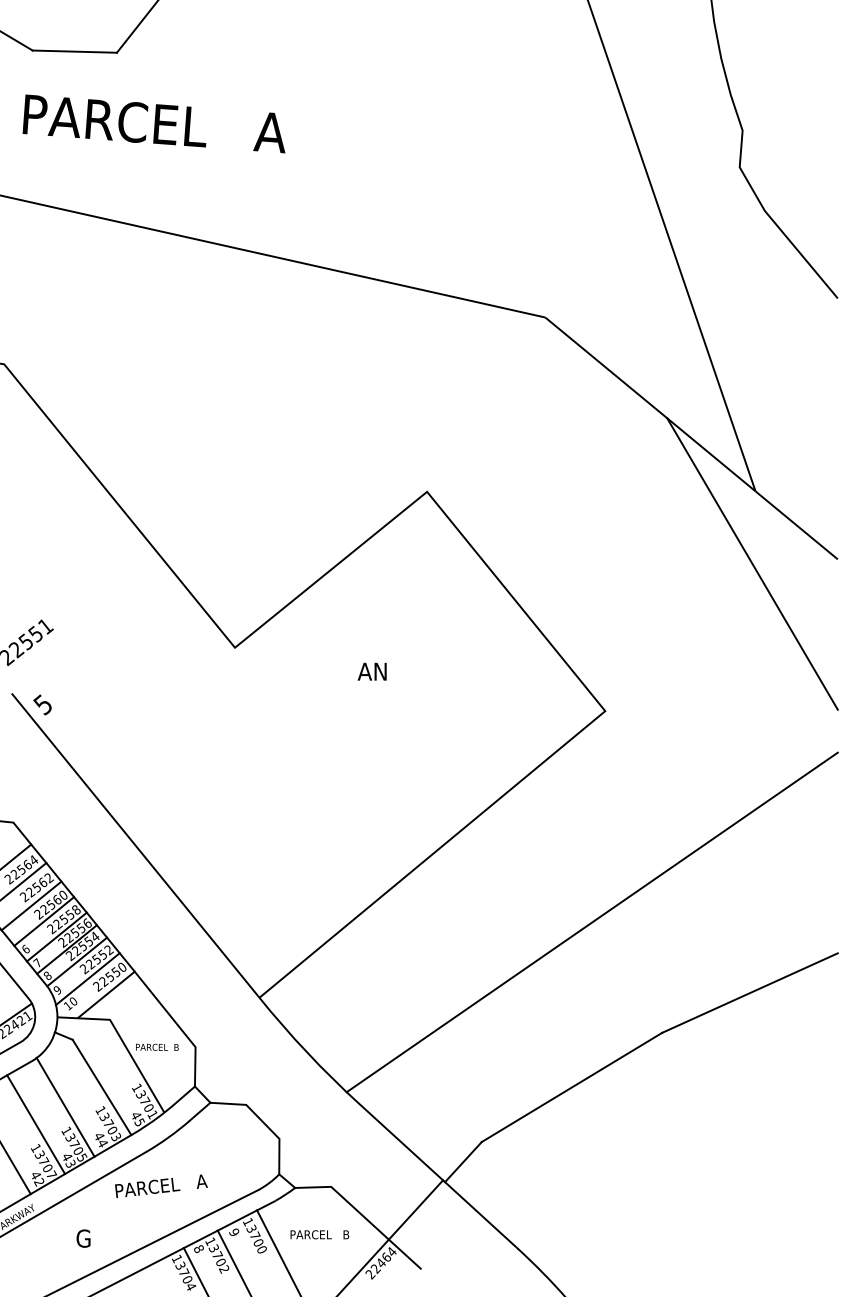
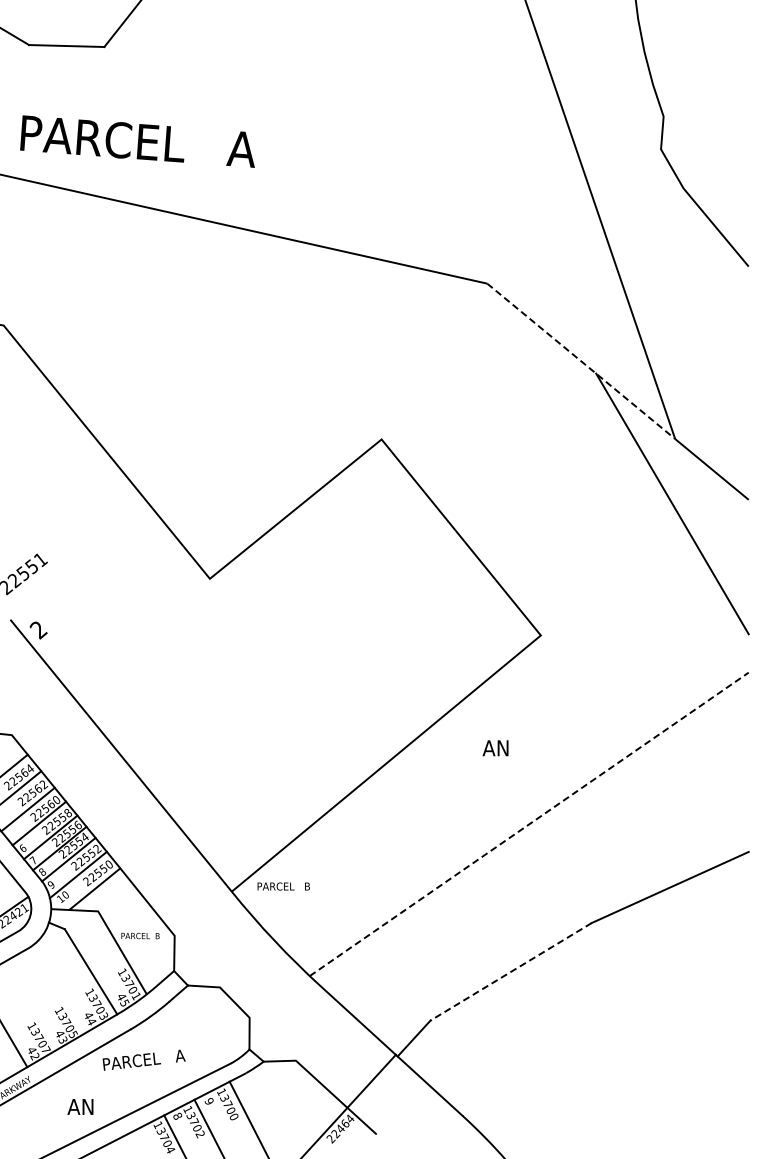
text: (153, 123) -> (137, 141), moved
line: (650, 404) -> (581, 361), solid -> dashed
text: (372, 671) -> (495, 748), moved
text: (43, 704) -> (38, 629), 5 -> 2
line: (592, 922) -> (529, 824), solid -> dashed
line: (571, 1088) -> (510, 972), solid -> dashed
line: (65, 1107) -> (58, 989), removed
line: (36, 1123) -> (32, 1004), removed
text: (319, 1234) -> (283, 886), moved
text: (90, 1238) -> (80, 1106), G -> AN

